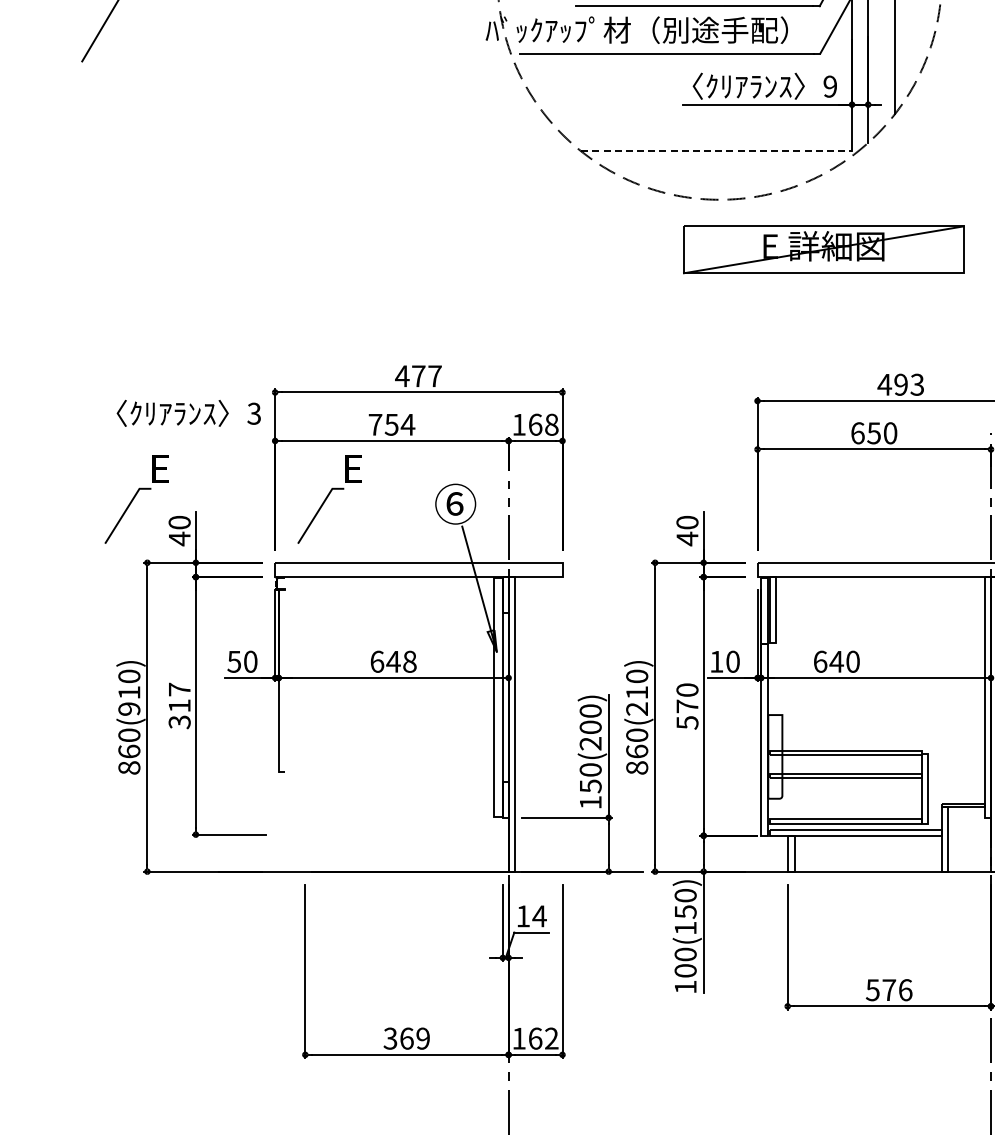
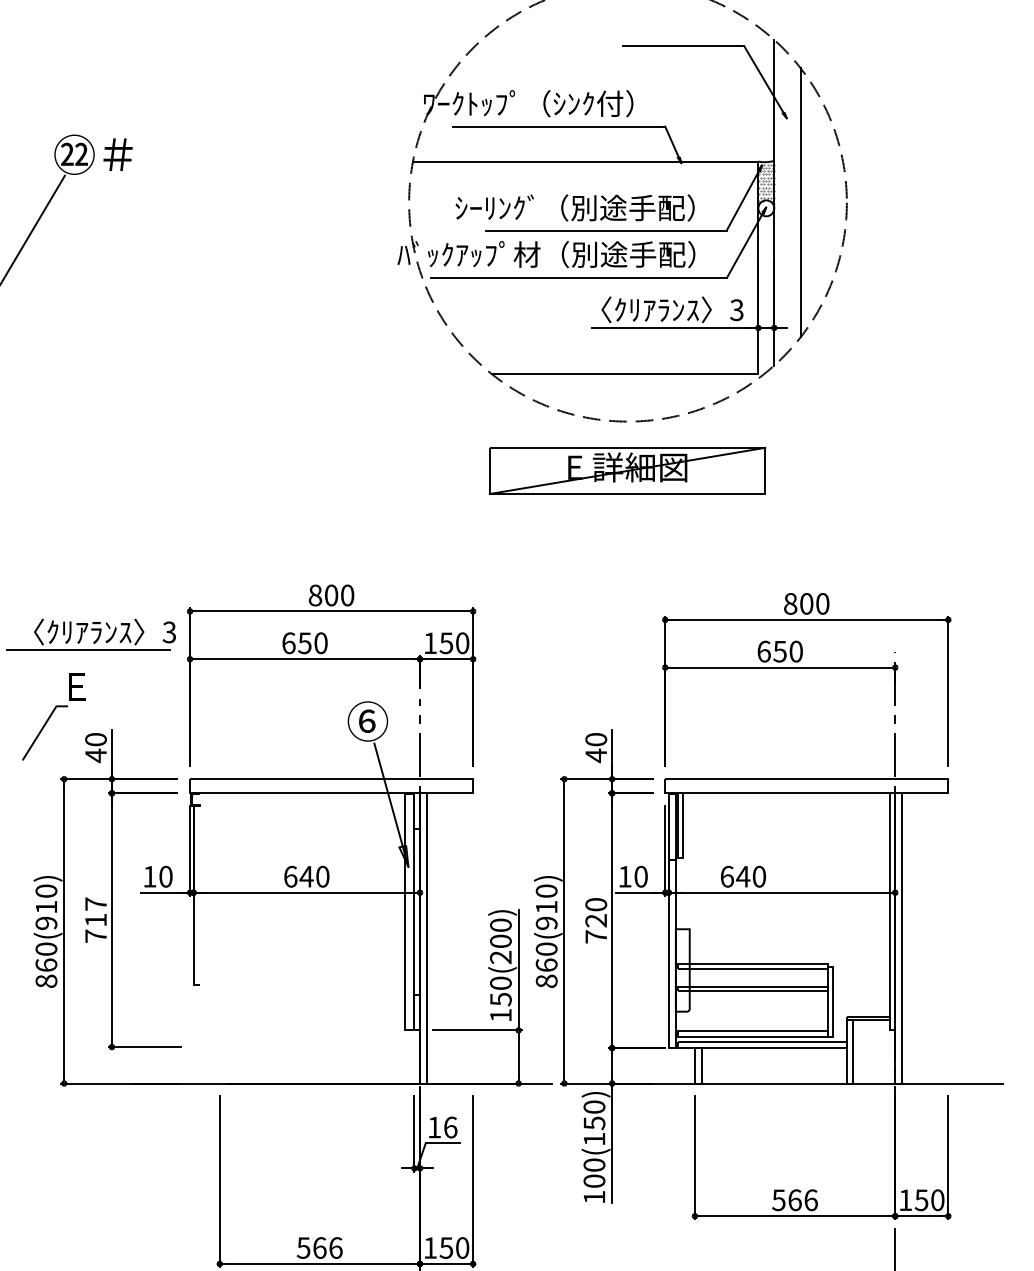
text: (829, 86) -> (736, 310), 9 -> 3
line: (717, 150) -> (625, 373), dashed -> solid
part: (823, 249) -> (627, 470), moved
text: (418, 376) -> (331, 595), 477 -> 800
text: (900, 384) -> (806, 603), 493 -> 800
text: (392, 425) -> (305, 643), 754 -> 650
text: (543, 425) -> (454, 643), 168 -> 150
line: (172, 432) -> (88, 650), added
part: (329, 499) -> (243, 716), removed
text: (233, 661) -> (149, 876), 50 -> 10
text: (409, 661) -> (322, 876), 648 -> 640
text: (636, 708) -> (546, 922), 860(210) -> 860(910)
text: (687, 714) -> (596, 928), 570 -> 720
text: (179, 722) -> (95, 936), 317 -> 717
text: (539, 916) -> (450, 1127), 14 -> 16
text: (888, 990) -> (794, 1200), 576 -> 566
text: (406, 1038) -> (319, 1247), 369 -> 566
text: (543, 1038) -> (454, 1247), 162 -> 150

